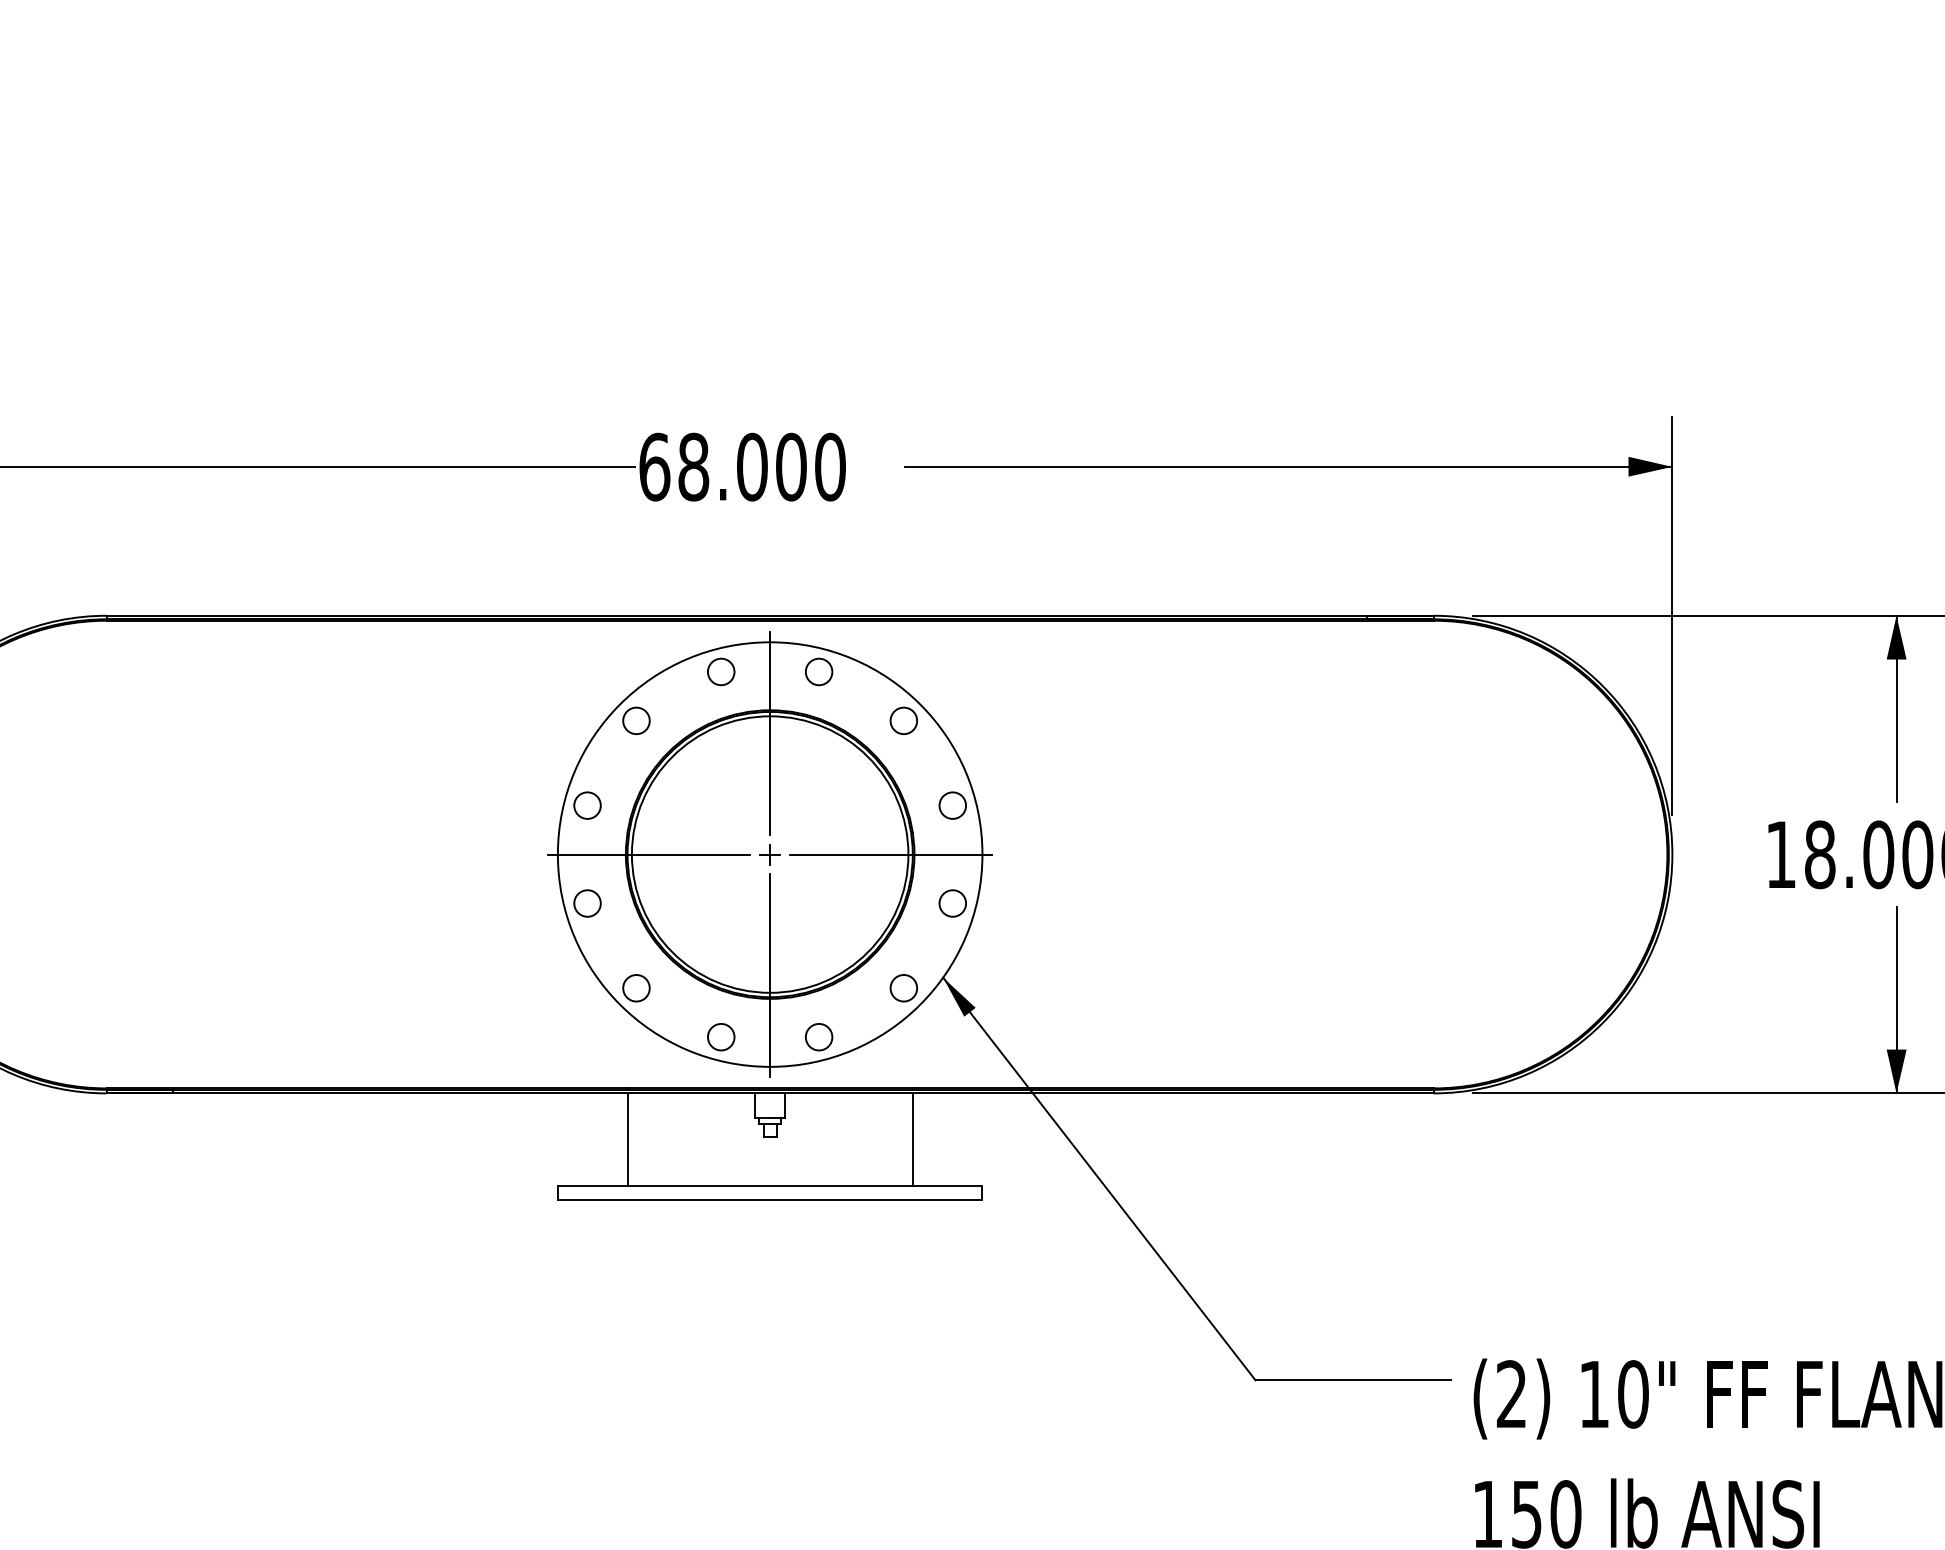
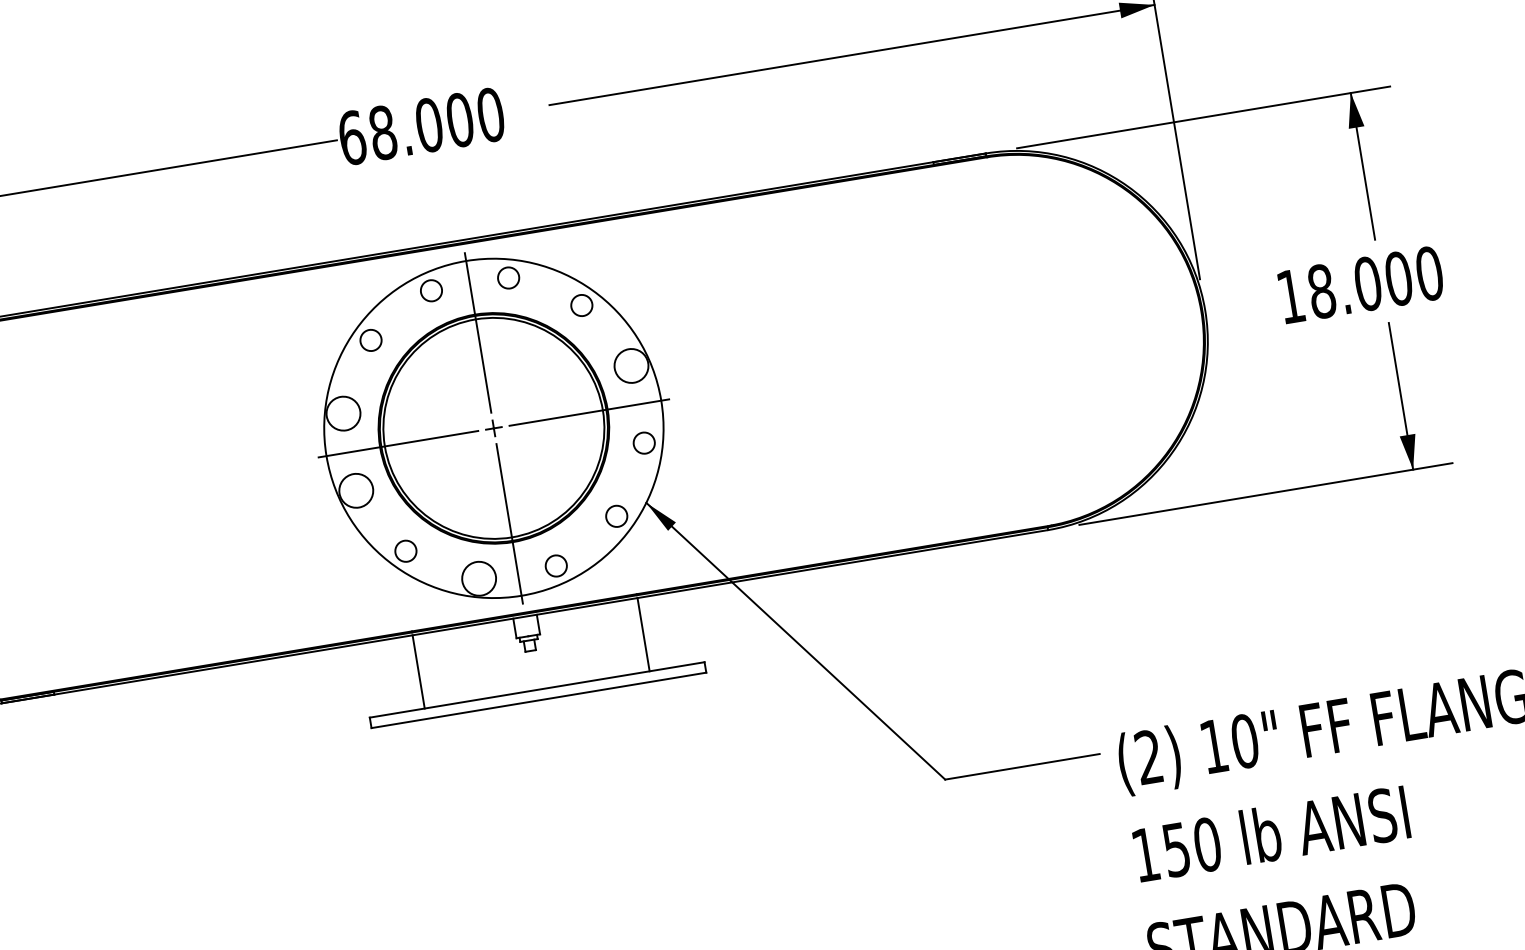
circle: (587, 805) -> (343, 413), size x1.6
circle: (952, 805) -> (631, 365), size x1.6
circle: (587, 903) -> (356, 490), size x1.6
circle: (720, 1036) -> (478, 578), size x1.6

